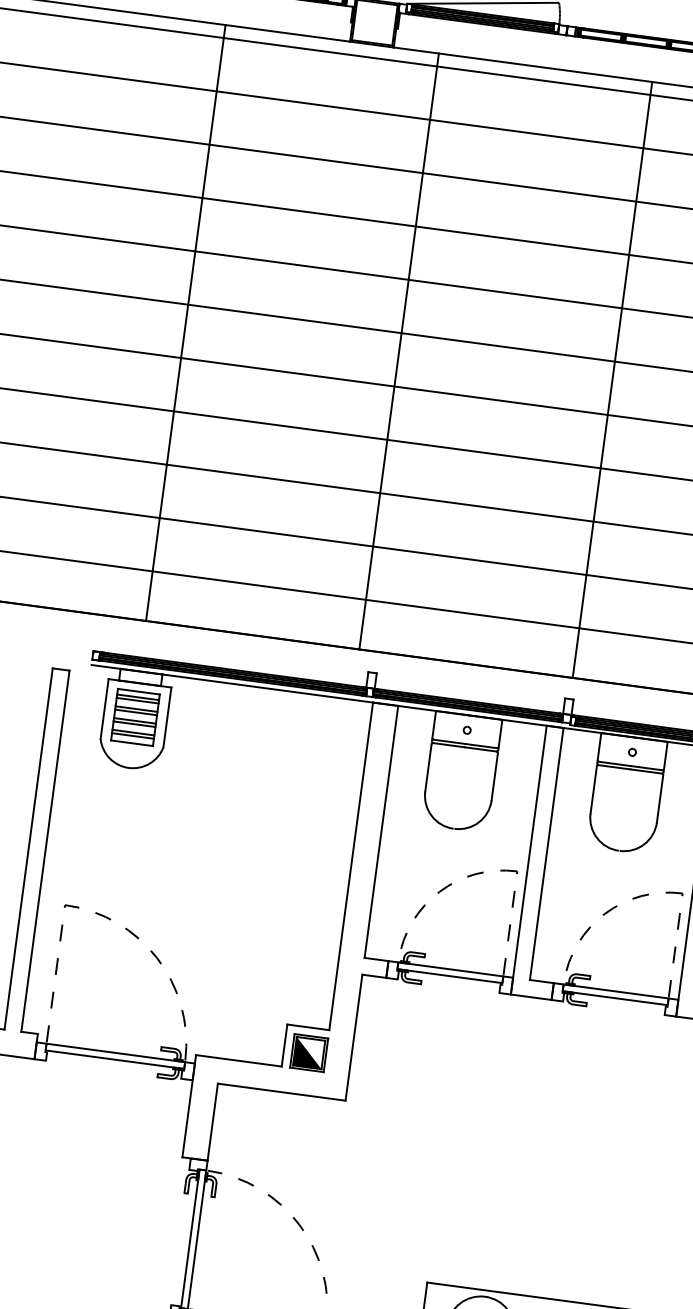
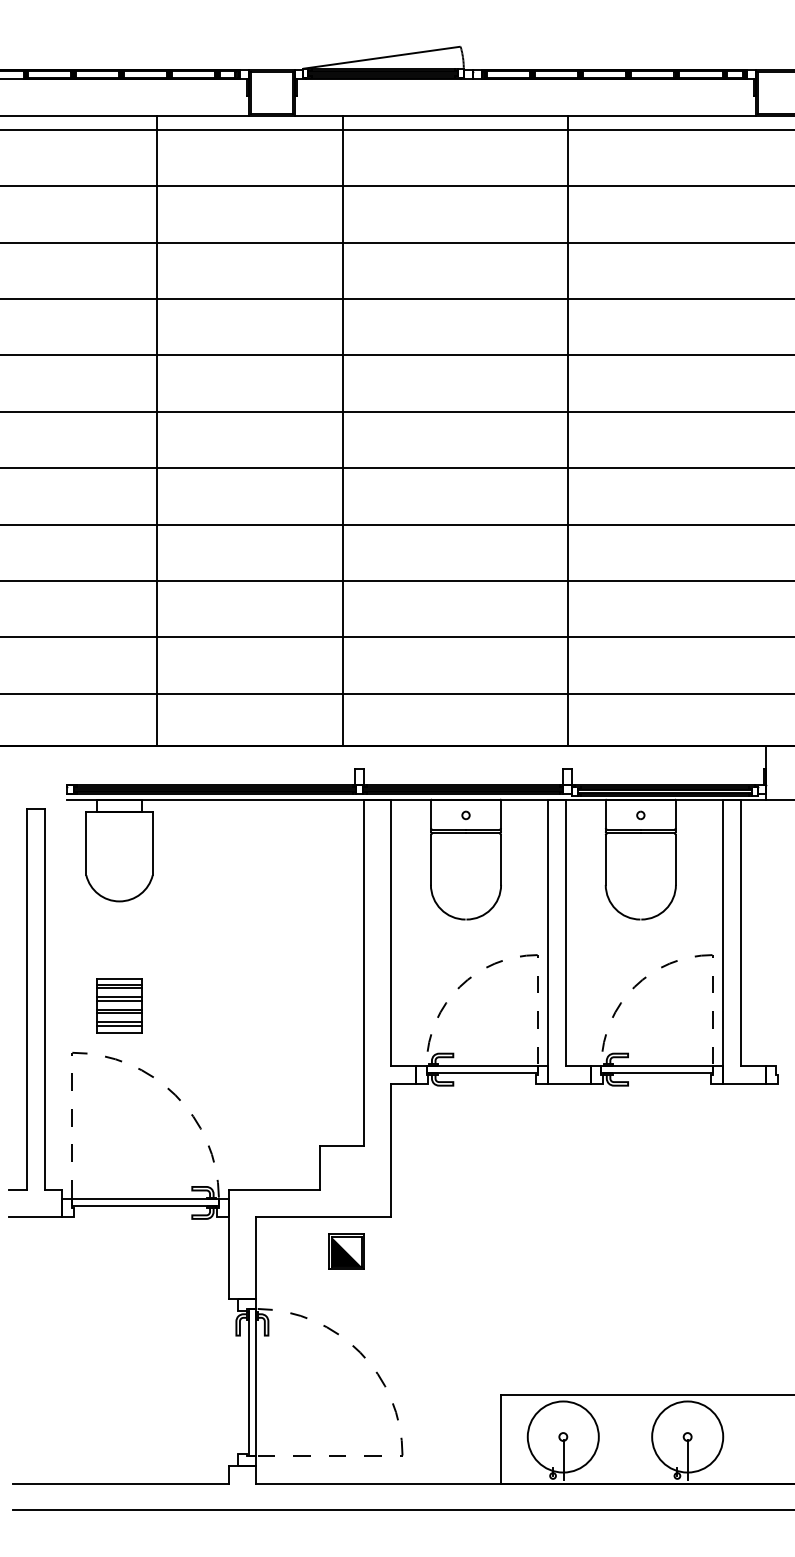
line: (186, 323) -> (157, 431), moved
part: (135, 716) -> (119, 1005), moved
part: (309, 1052) -> (346, 1251), moved

